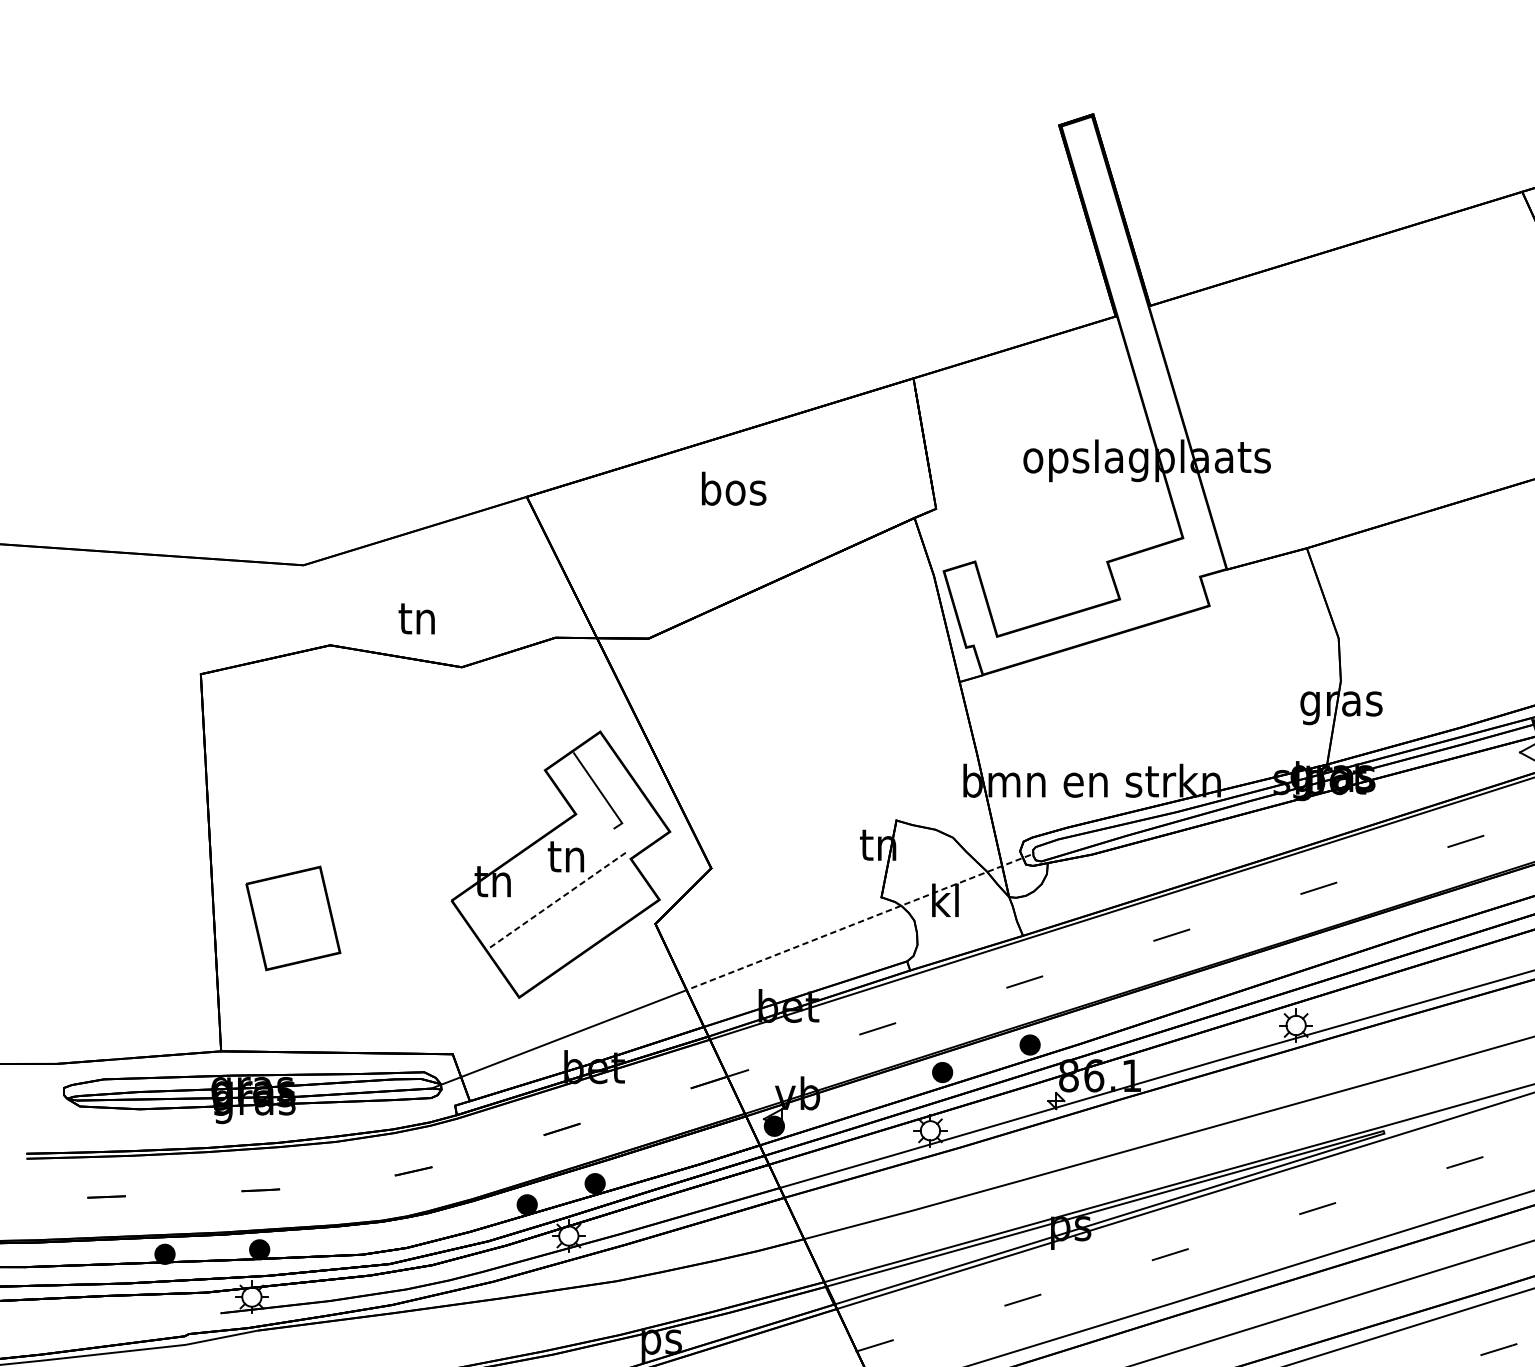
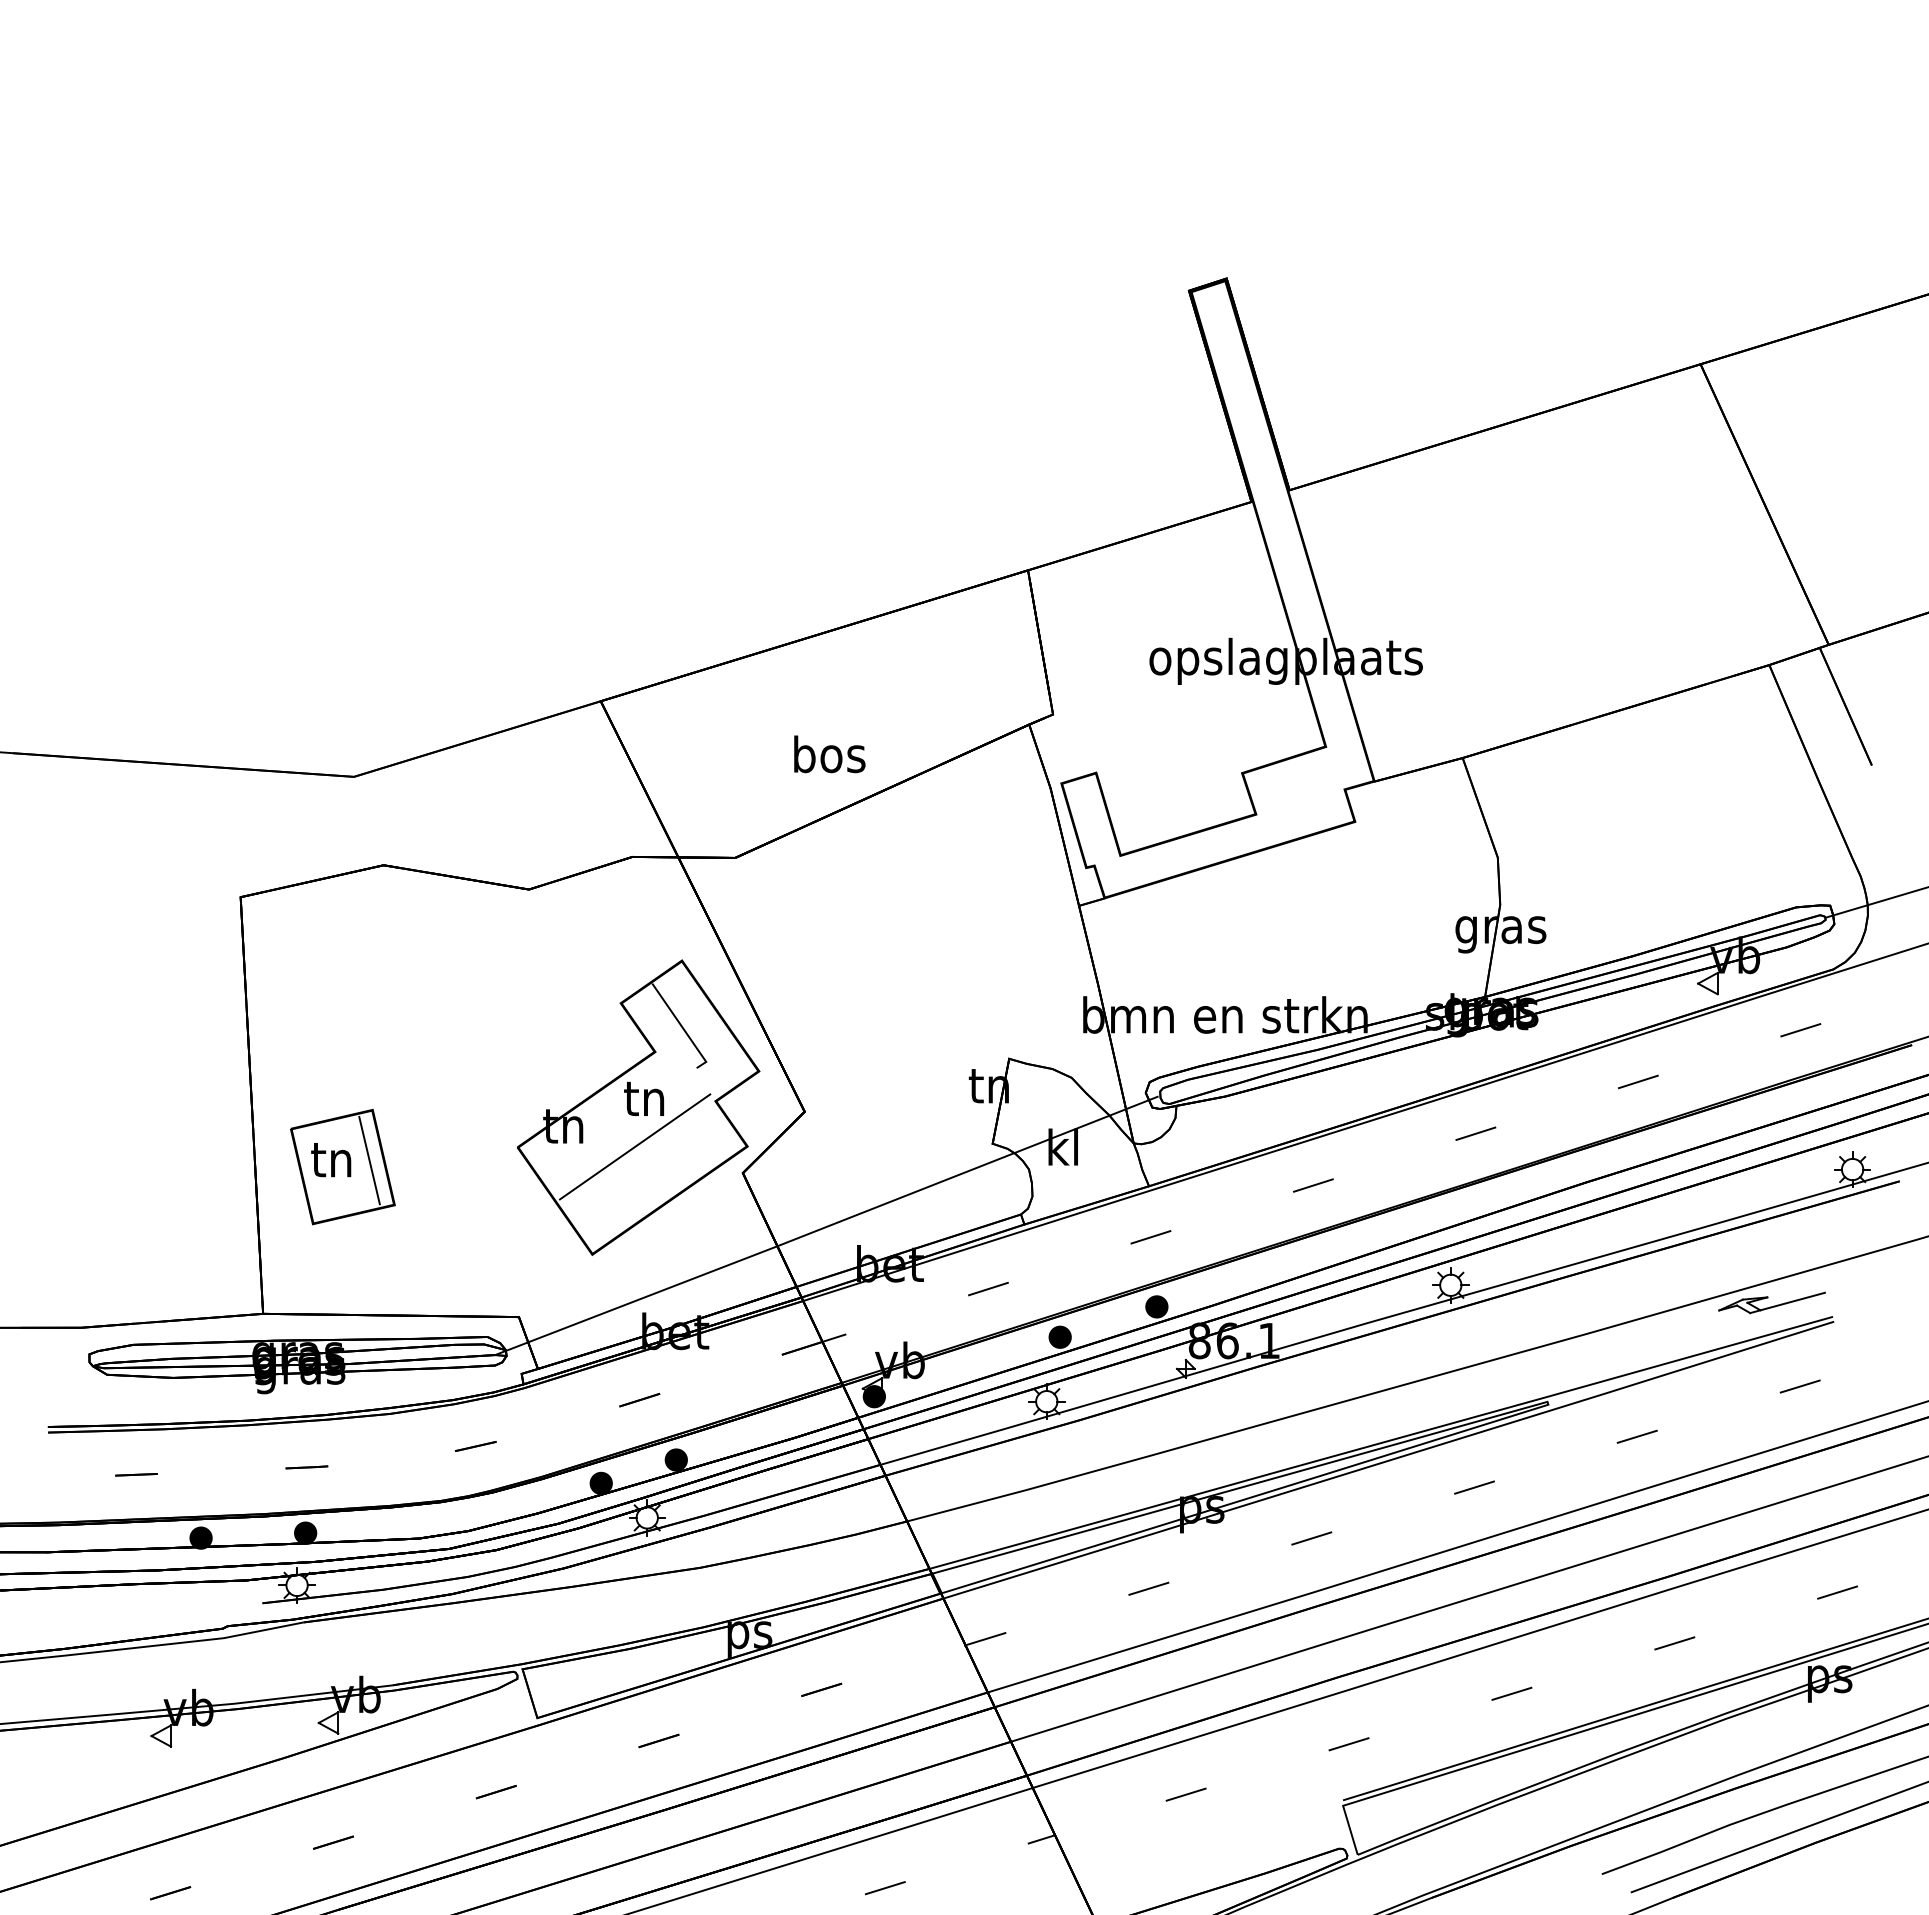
text: (733, 488) -> (829, 754), moved
text: (417, 619) -> (331, 1160), moved
line: (558, 899) -> (635, 1146), dashed -> solid
line: (317, 912) -> (369, 1160), added
line: (858, 922) -> (967, 1171), dashed -> solid

